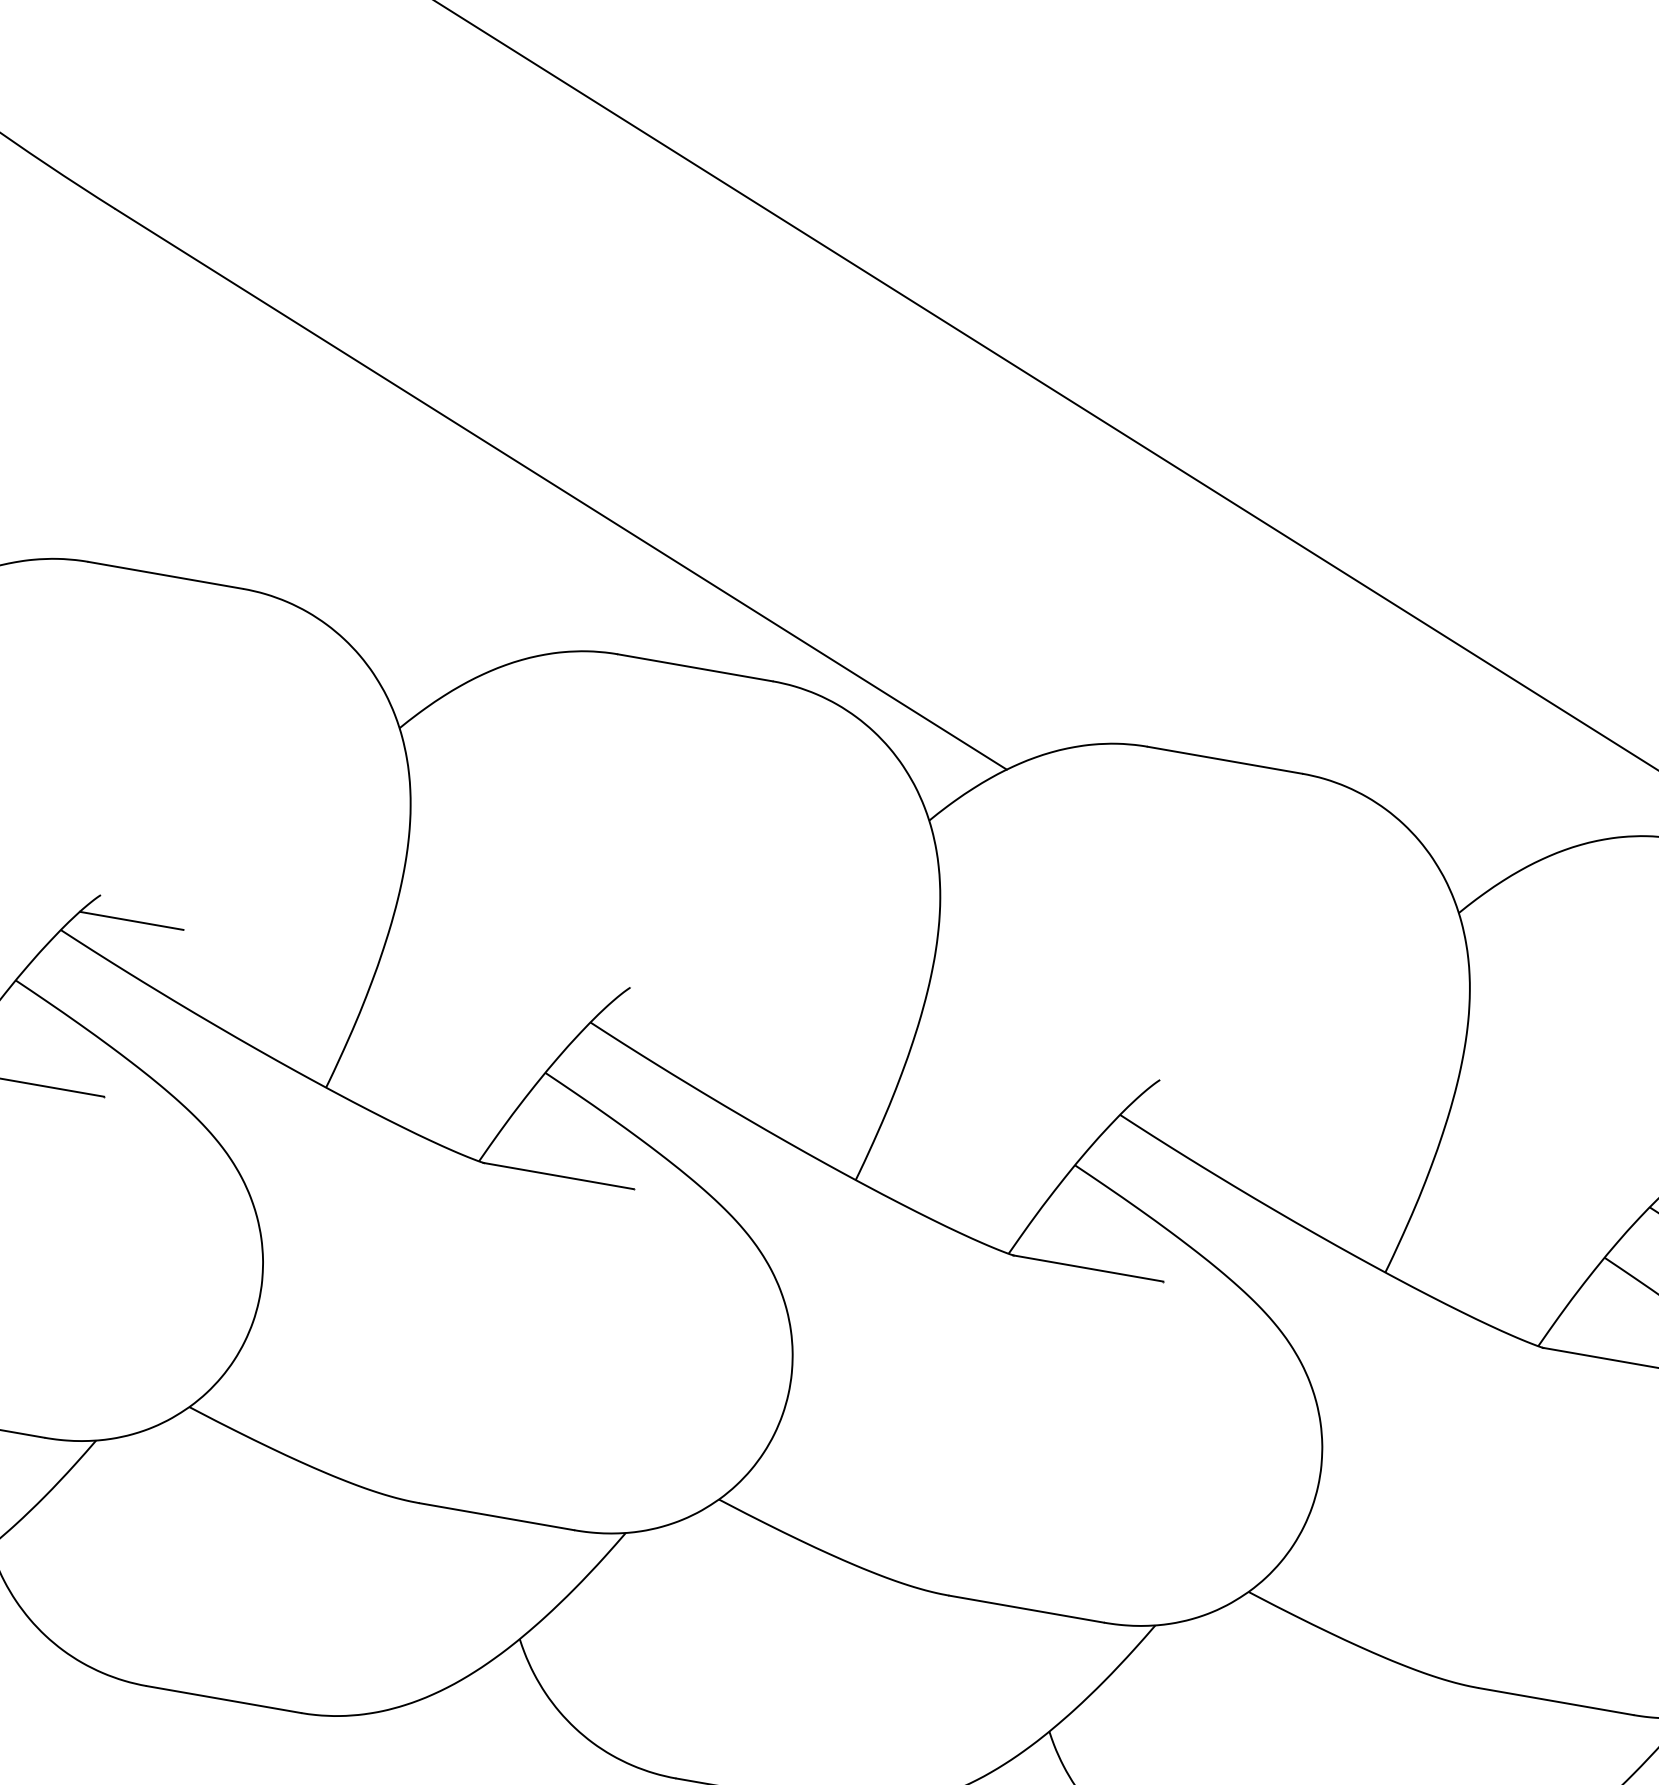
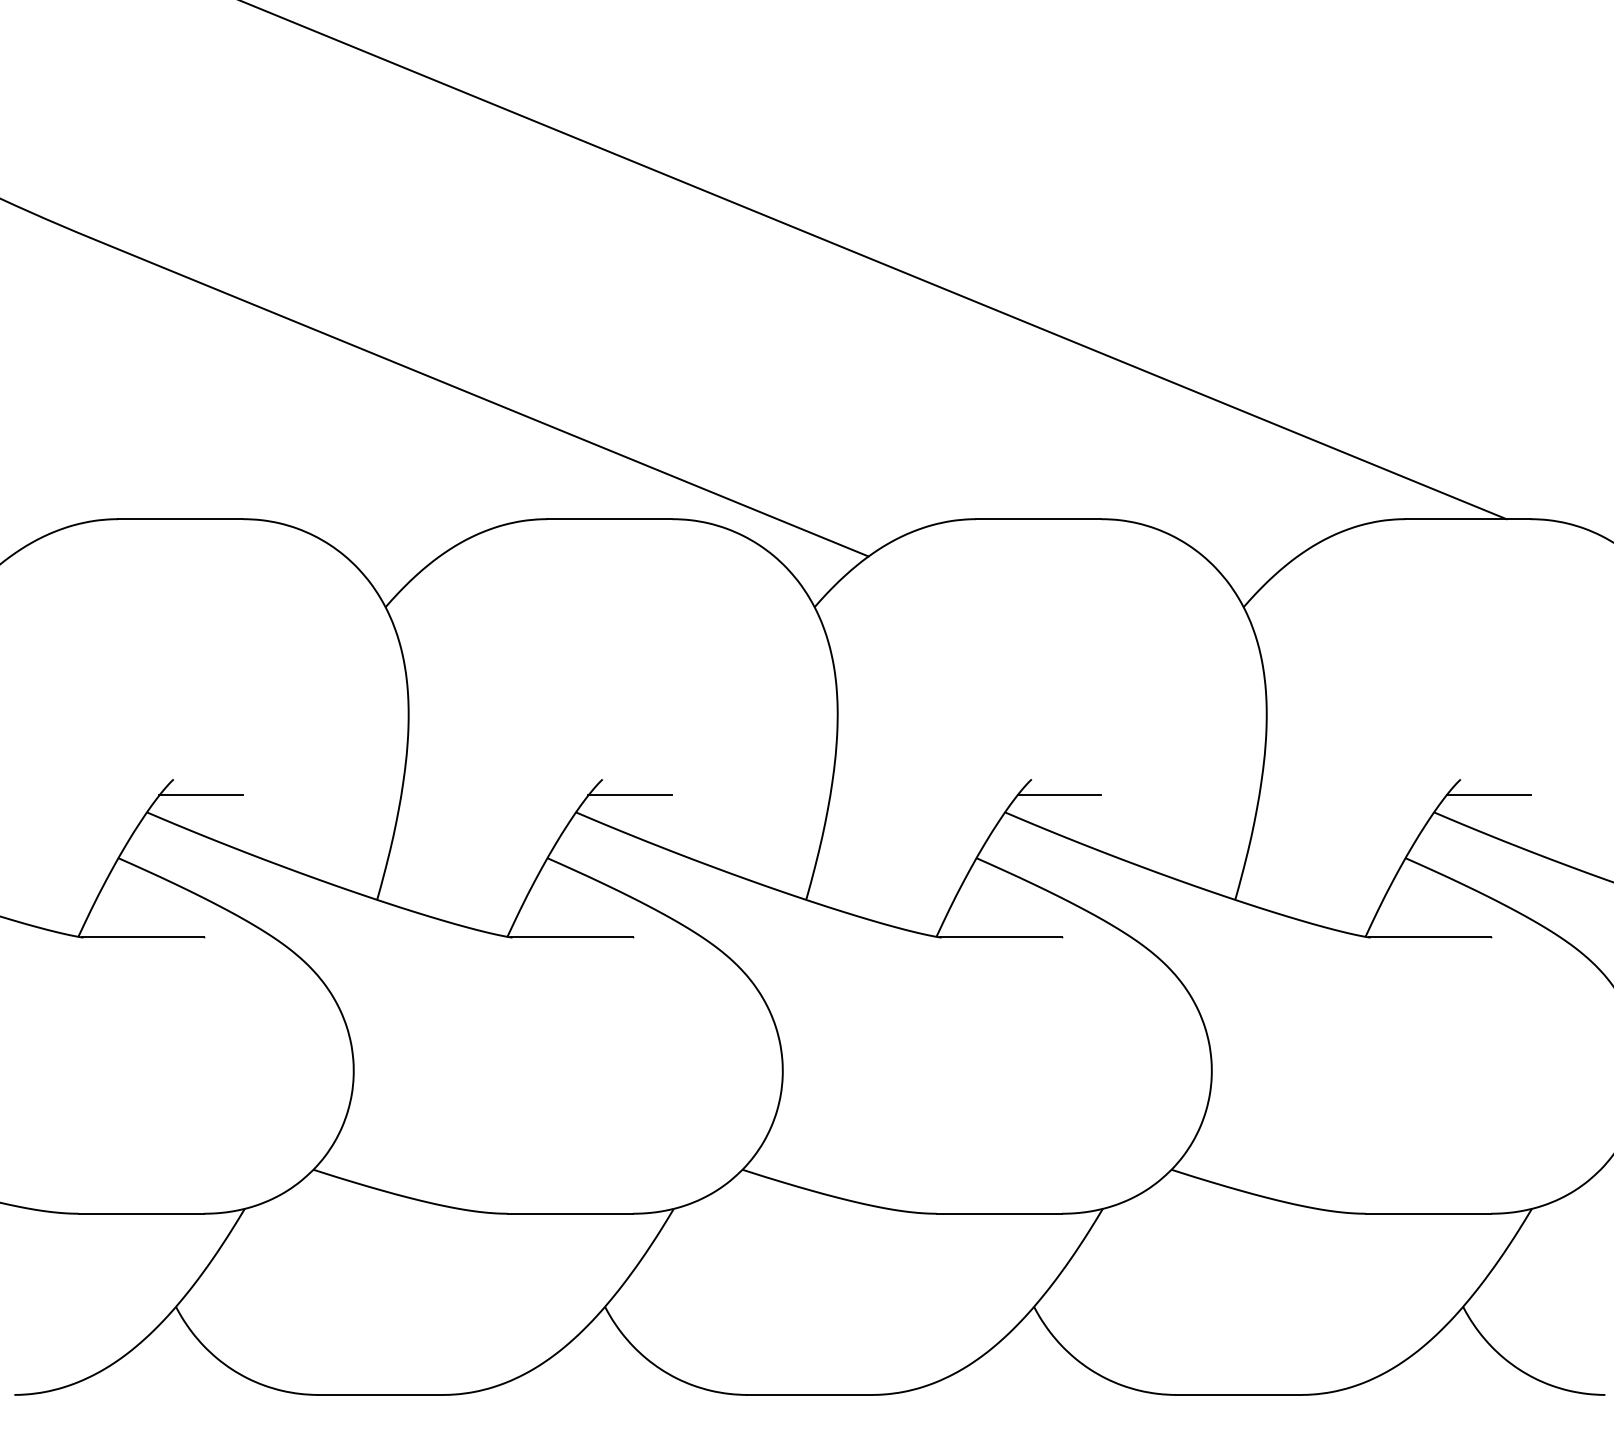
line: (661, 1013) -> (630, 795), added
line: (1190, 1105) -> (1059, 795), added

